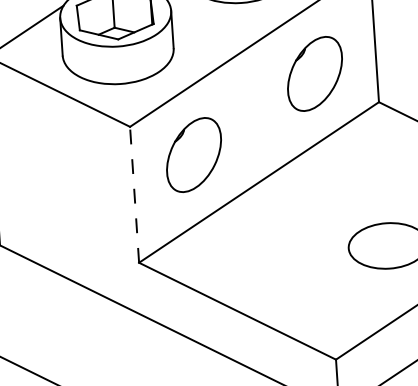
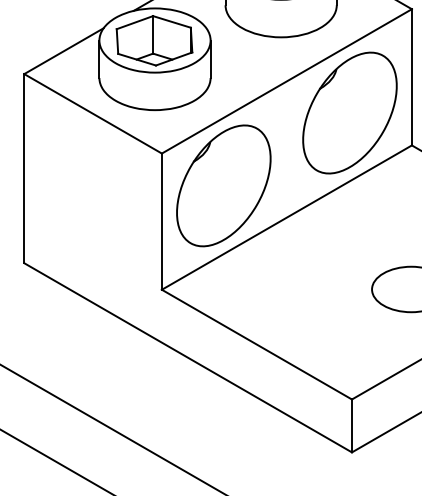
part: (314, 73) -> (349, 112), size x1.67
part: (193, 154) -> (223, 185), size x1.67
line: (134, 194) -> (161, 221), dashed -> solid

